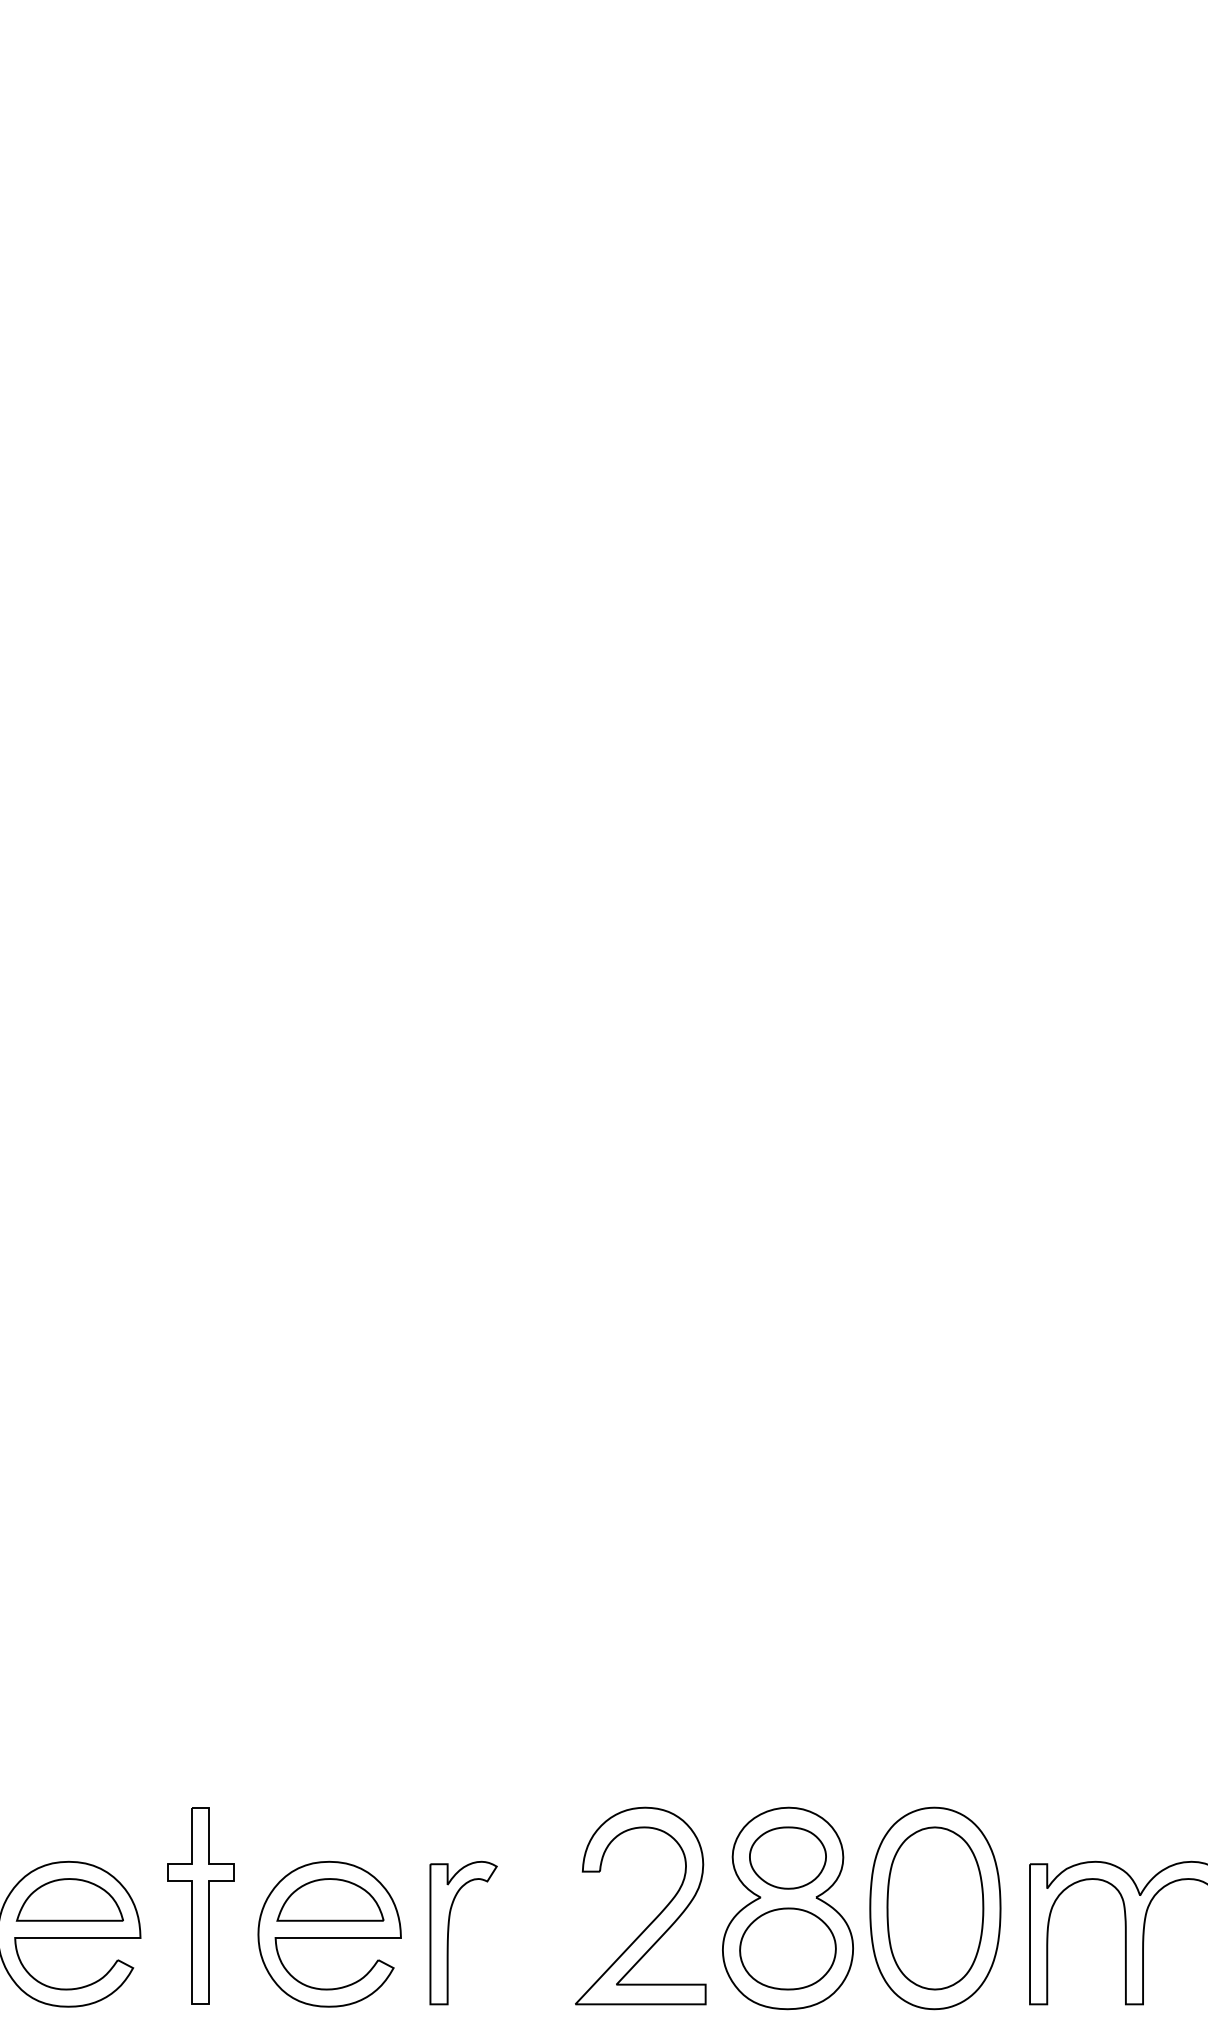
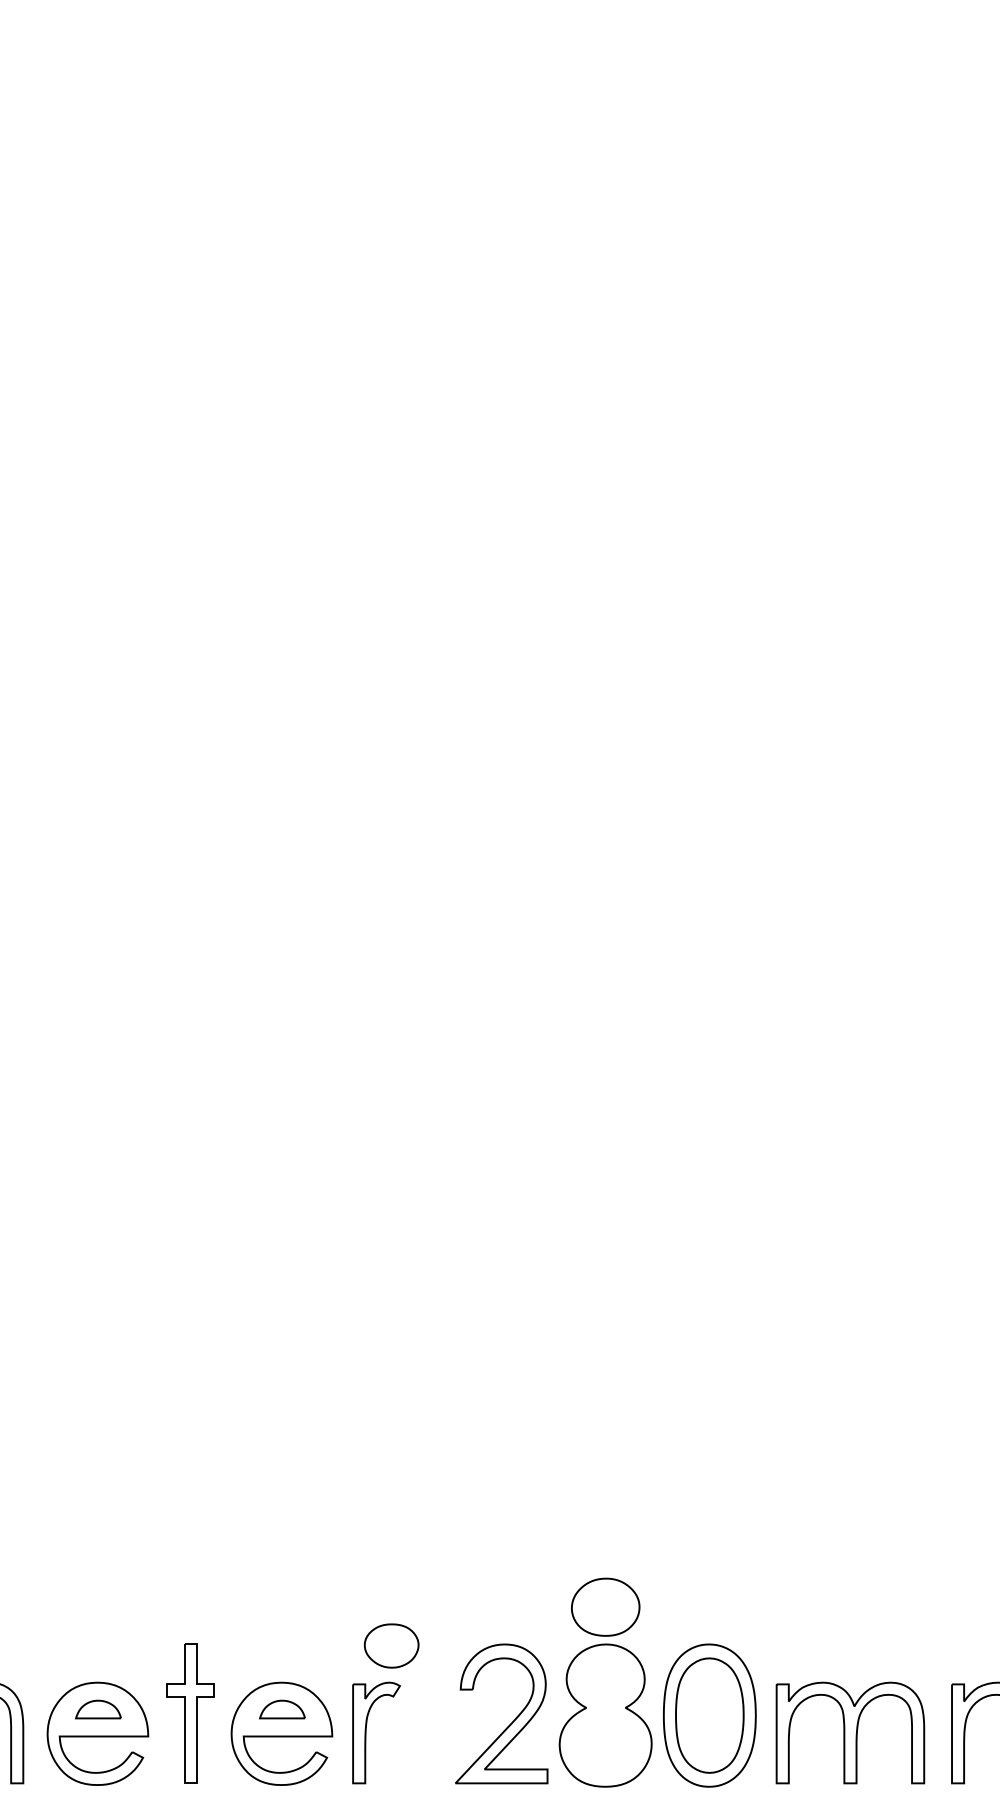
part: (787, 1857) -> (391, 1645), moved
part: (70, 1899) -> (98, 1709), size x0.6
part: (330, 1899) -> (282, 1709), size x0.6
part: (787, 1947) -> (605, 1606), moved

